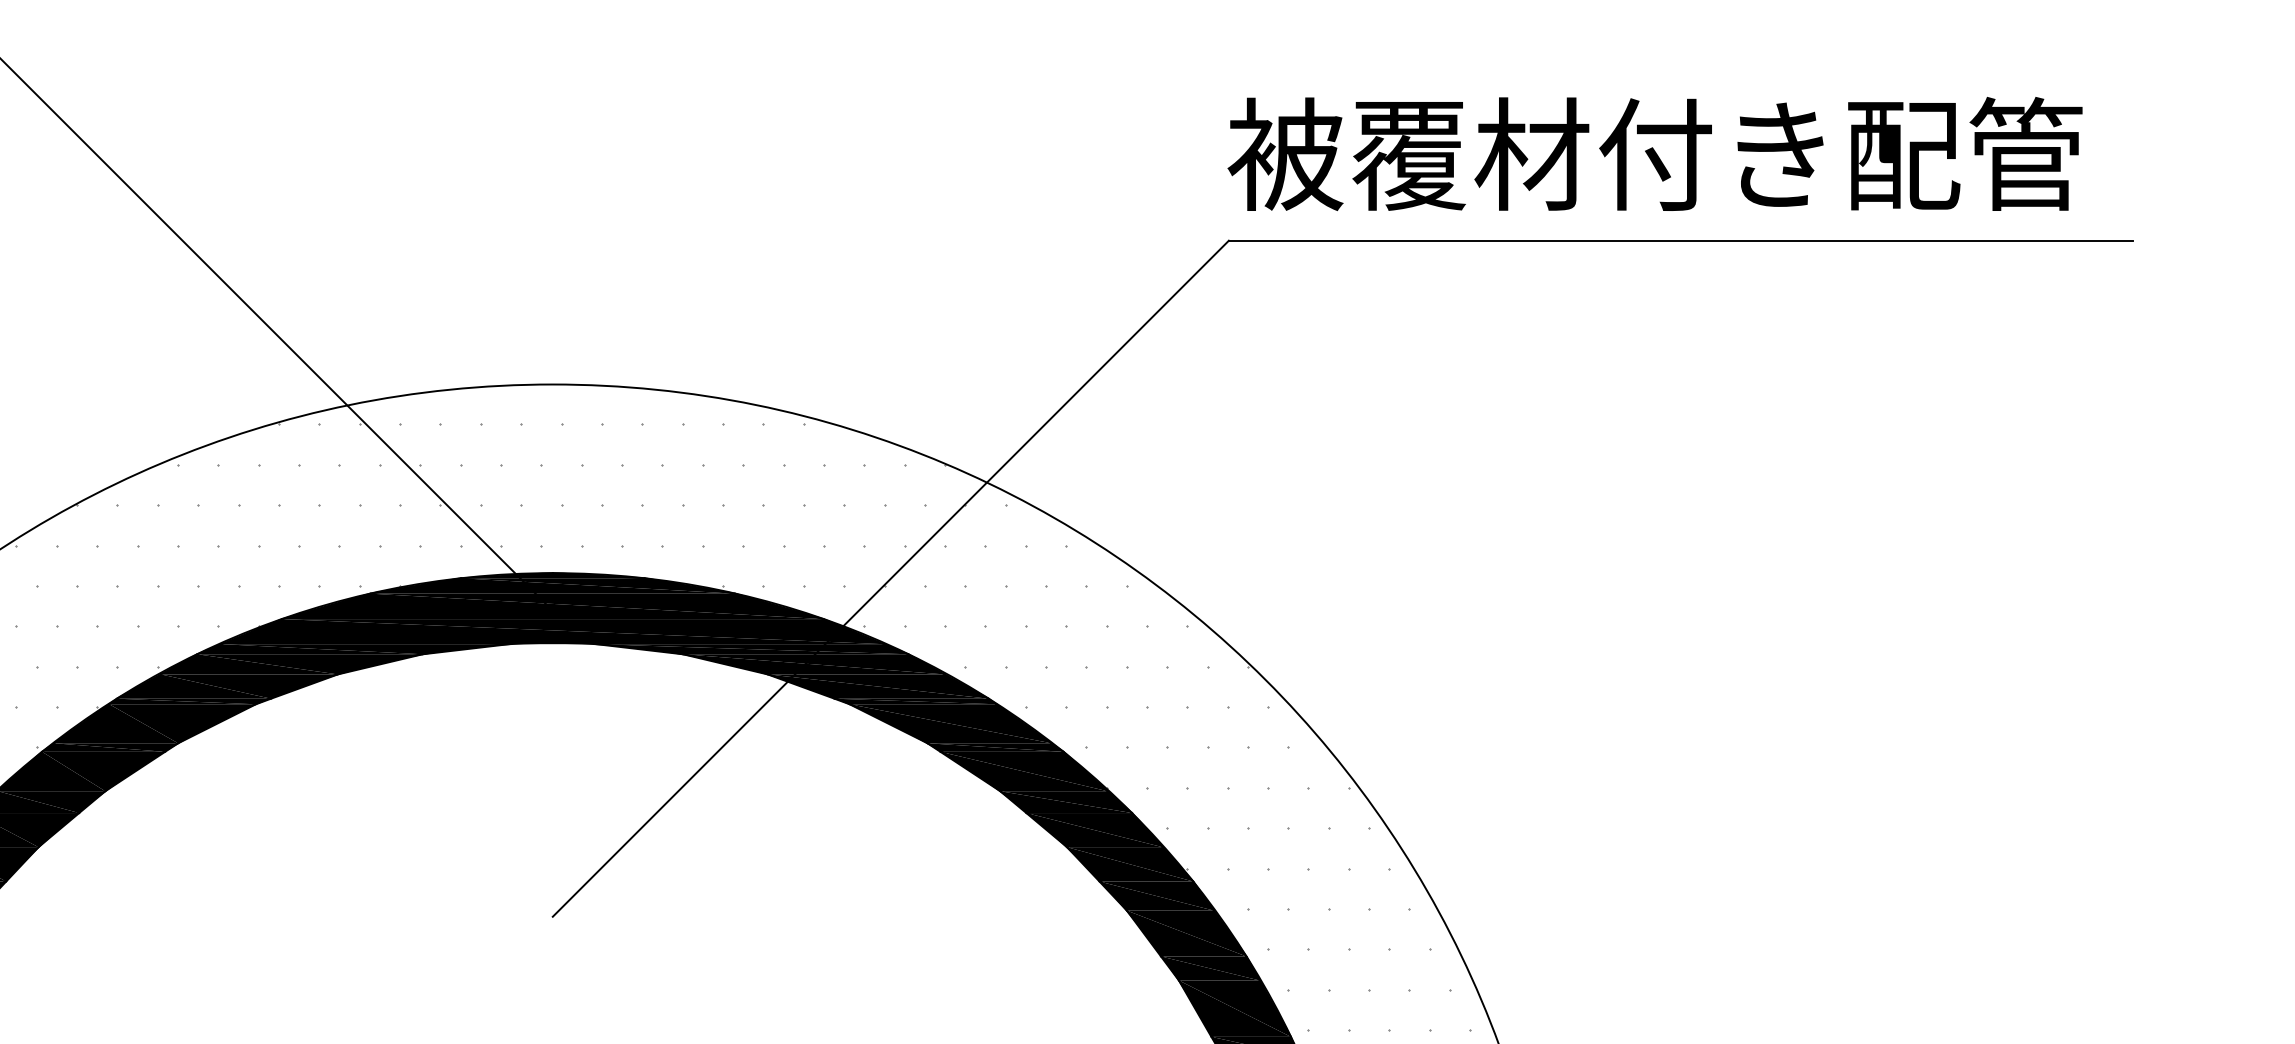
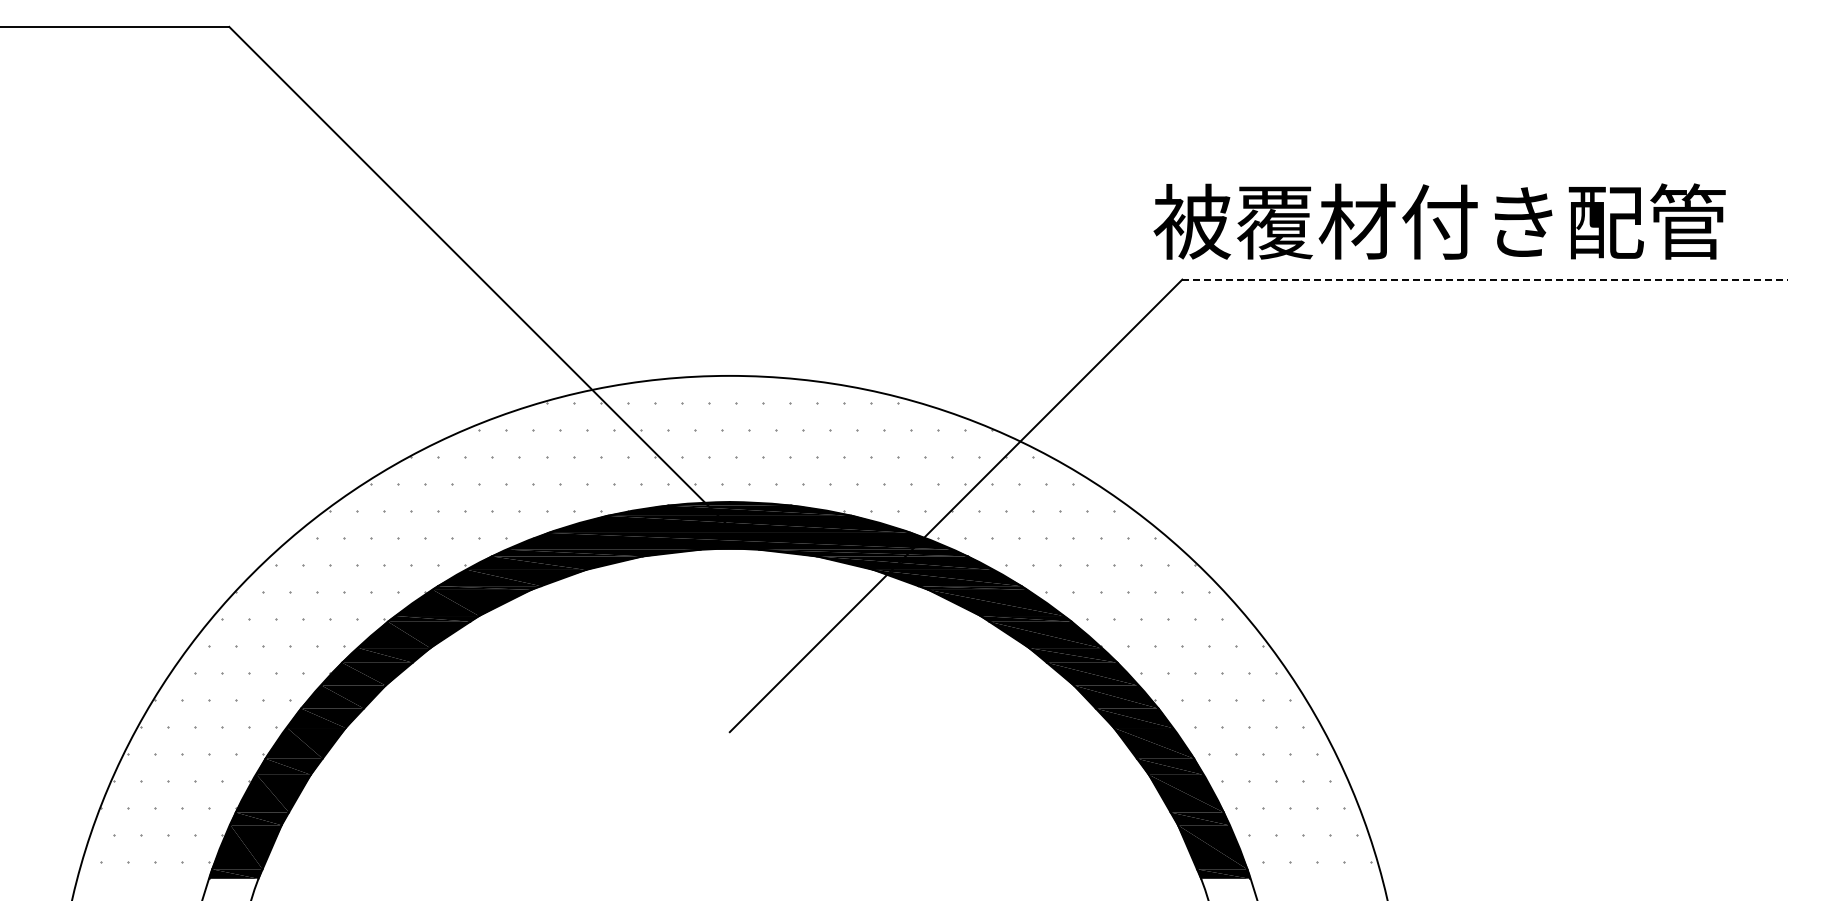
text: (1654, 153) -> (1439, 221), moved
line: (1681, 240) -> (1485, 279), solid -> dashed

